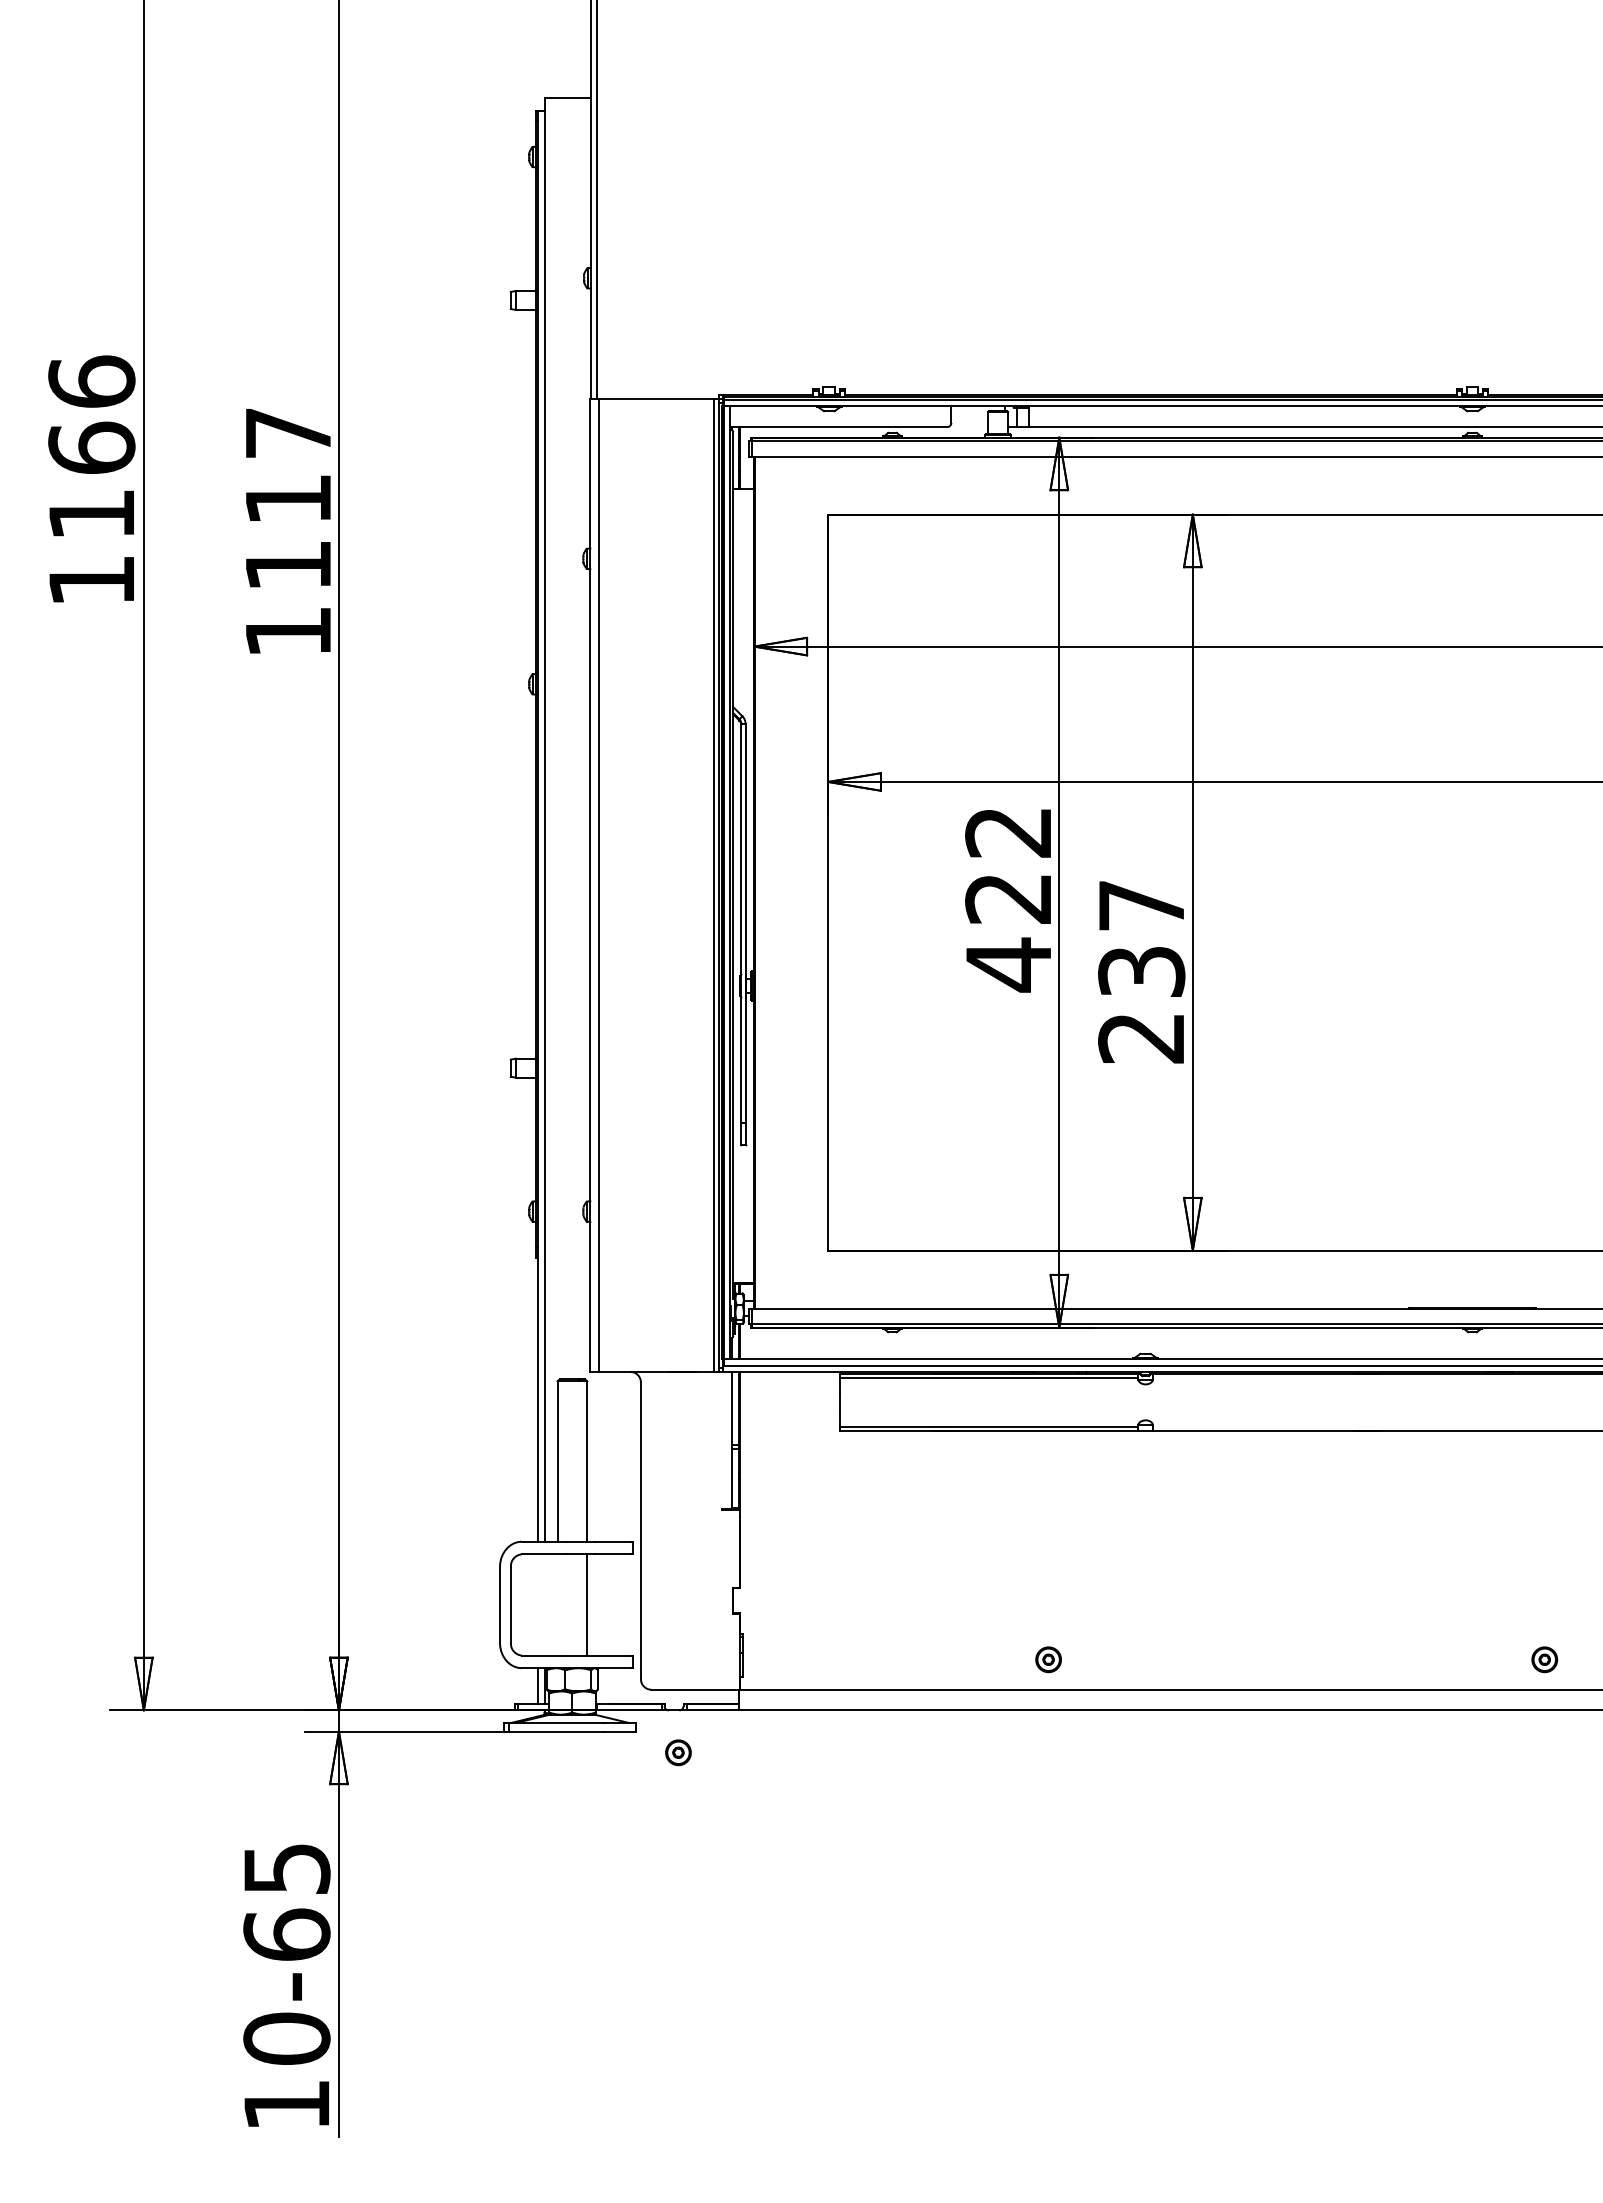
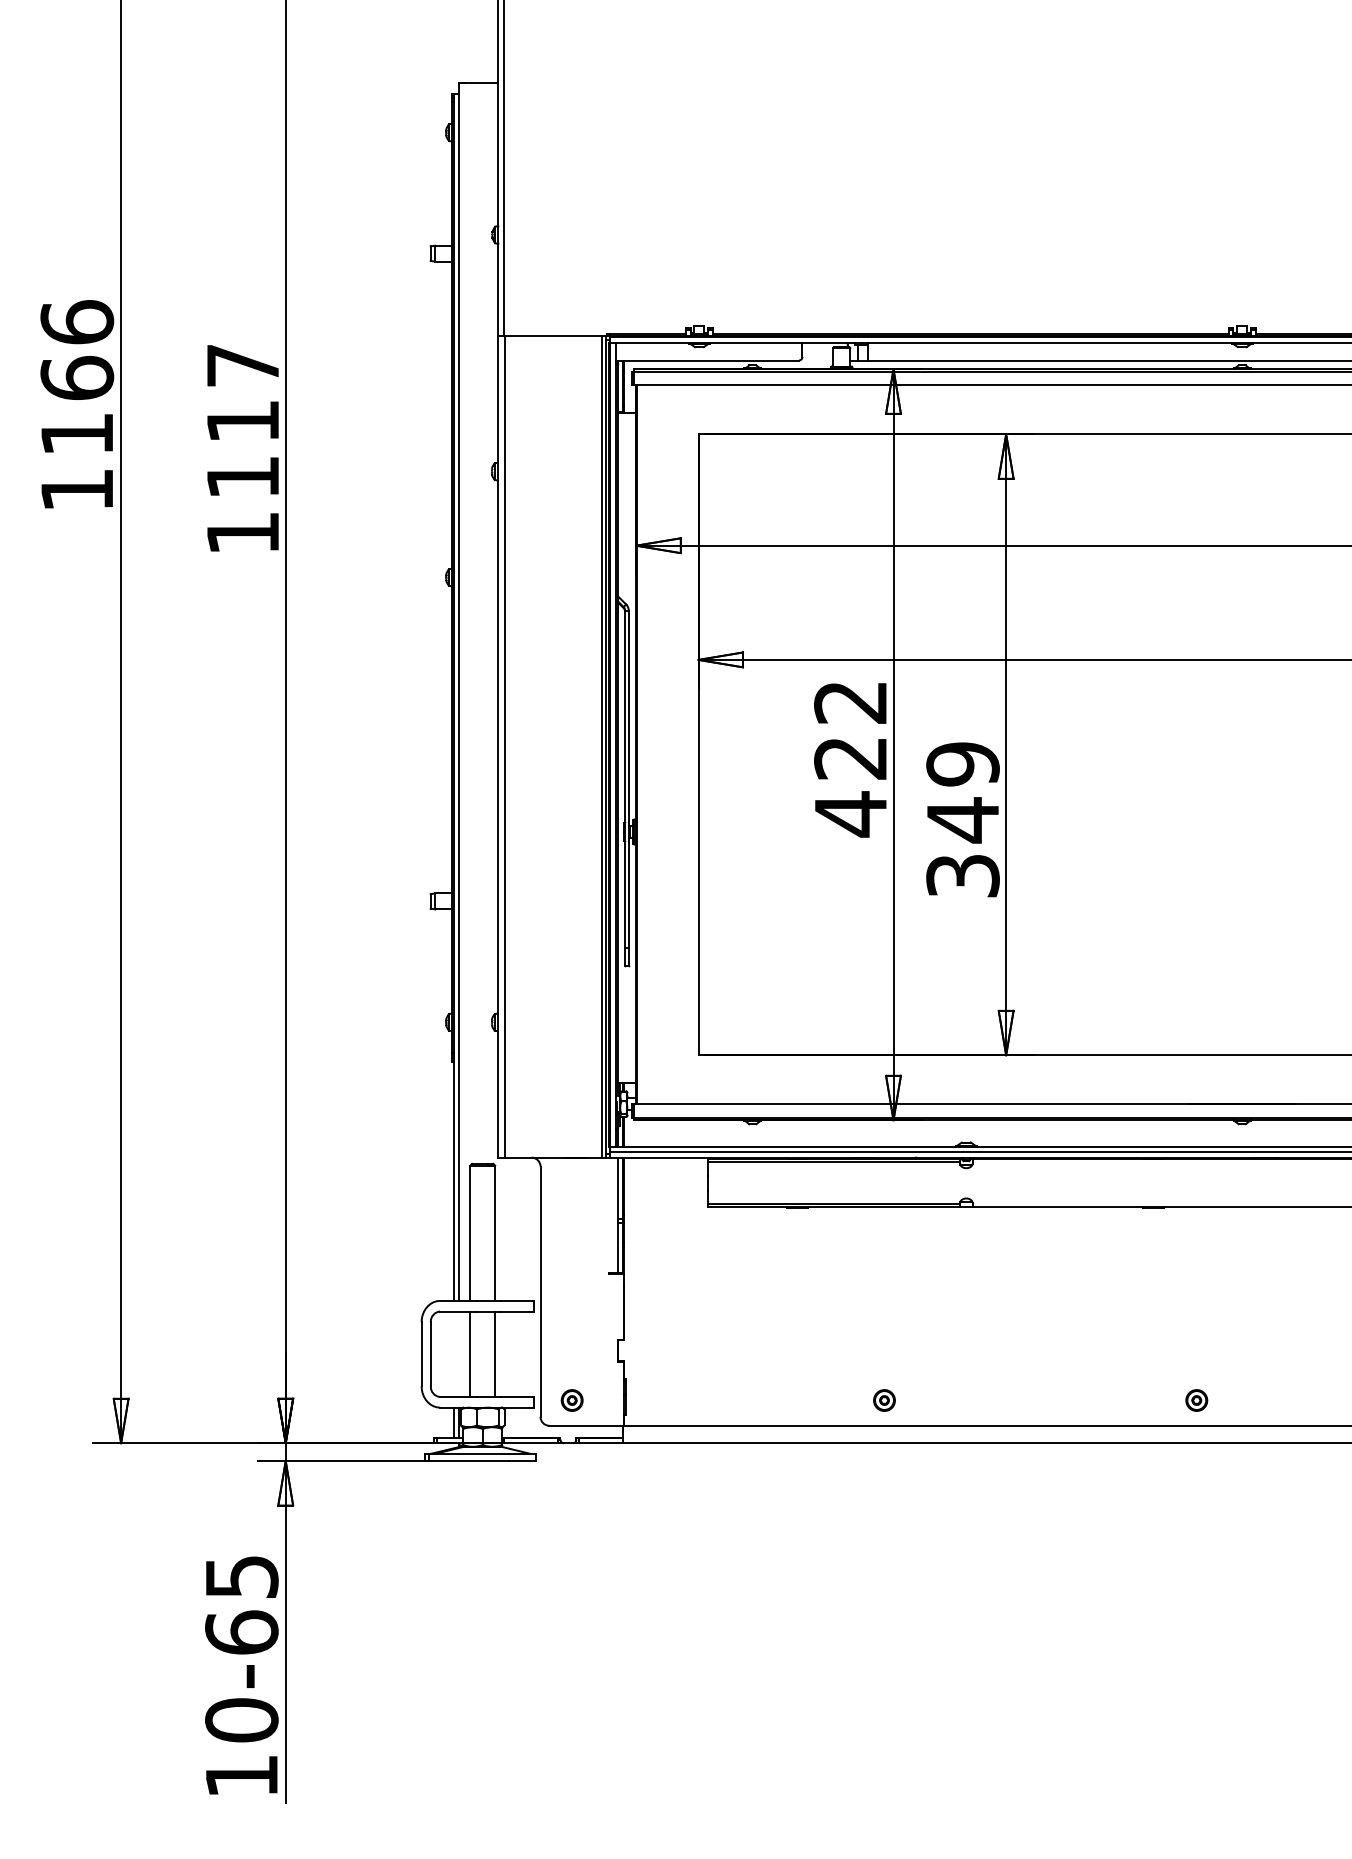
text: (1141, 971) -> (962, 819), 237 -> 349
line: (557, 1604) -> (470, 1353), added
part: (1544, 1659) -> (1196, 1400), moved
part: (678, 1752) -> (572, 1400), moved

